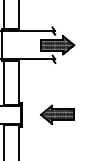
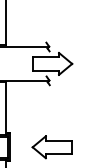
hatch: (57, 44) -> (52, 63), removed
hatch: (57, 114) -> (52, 146), removed

